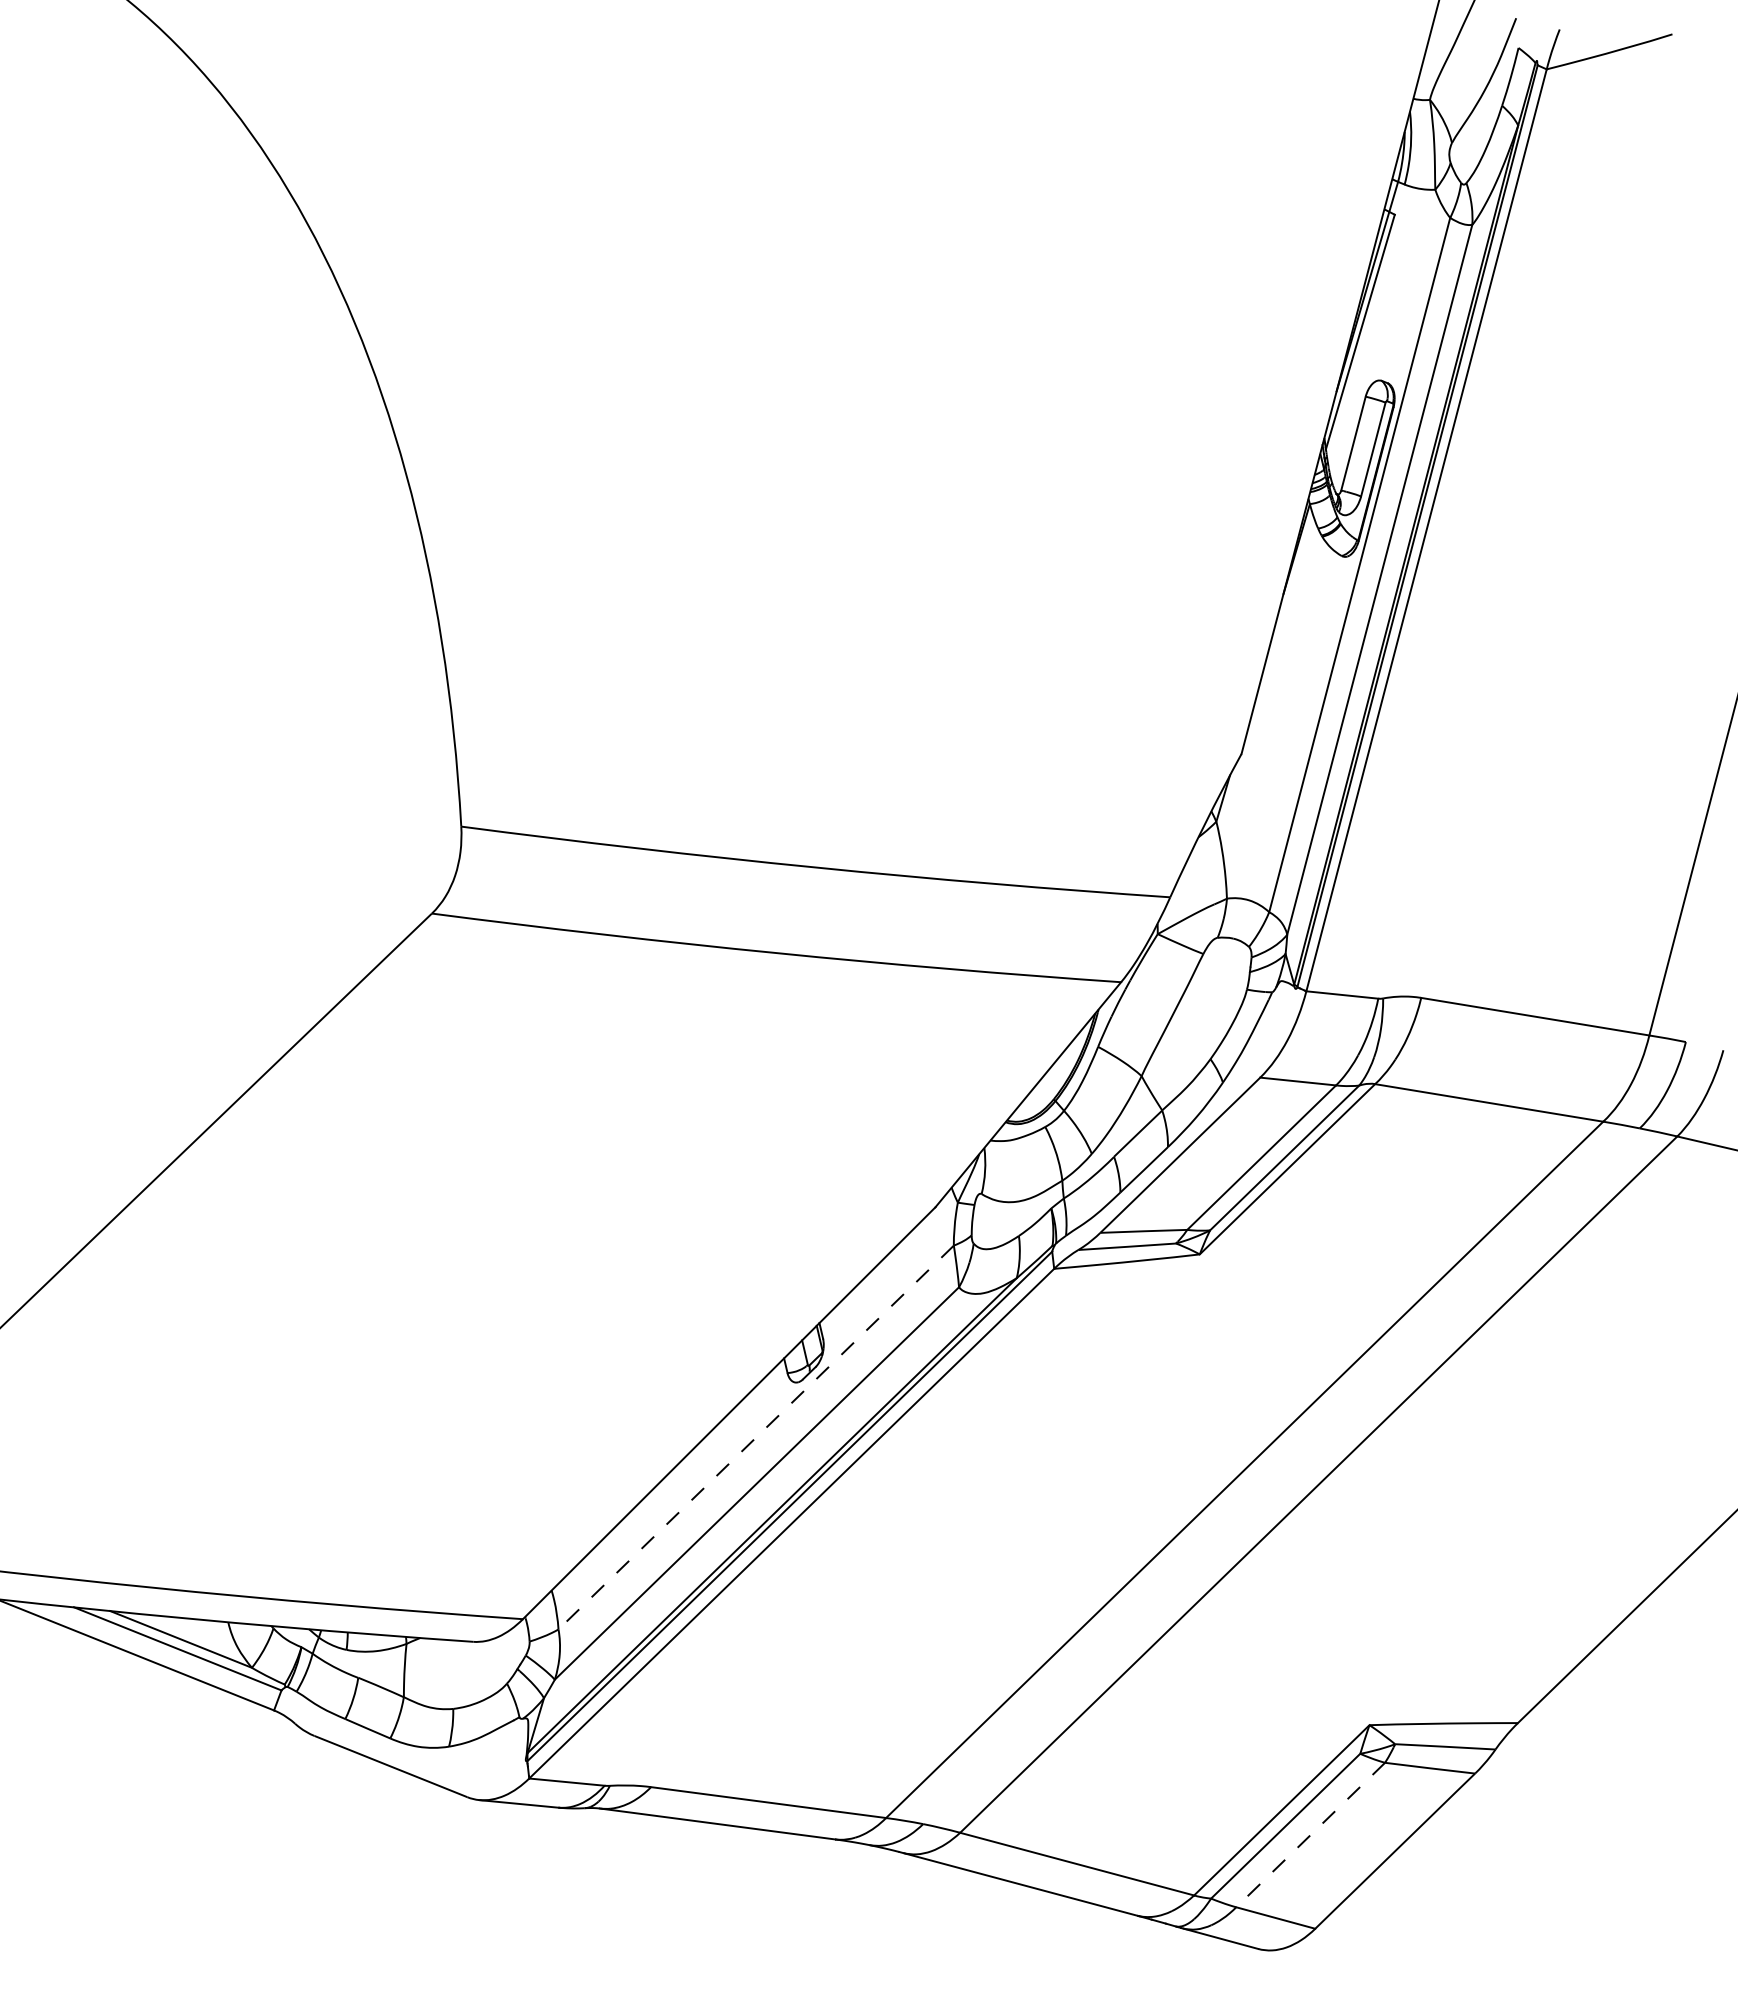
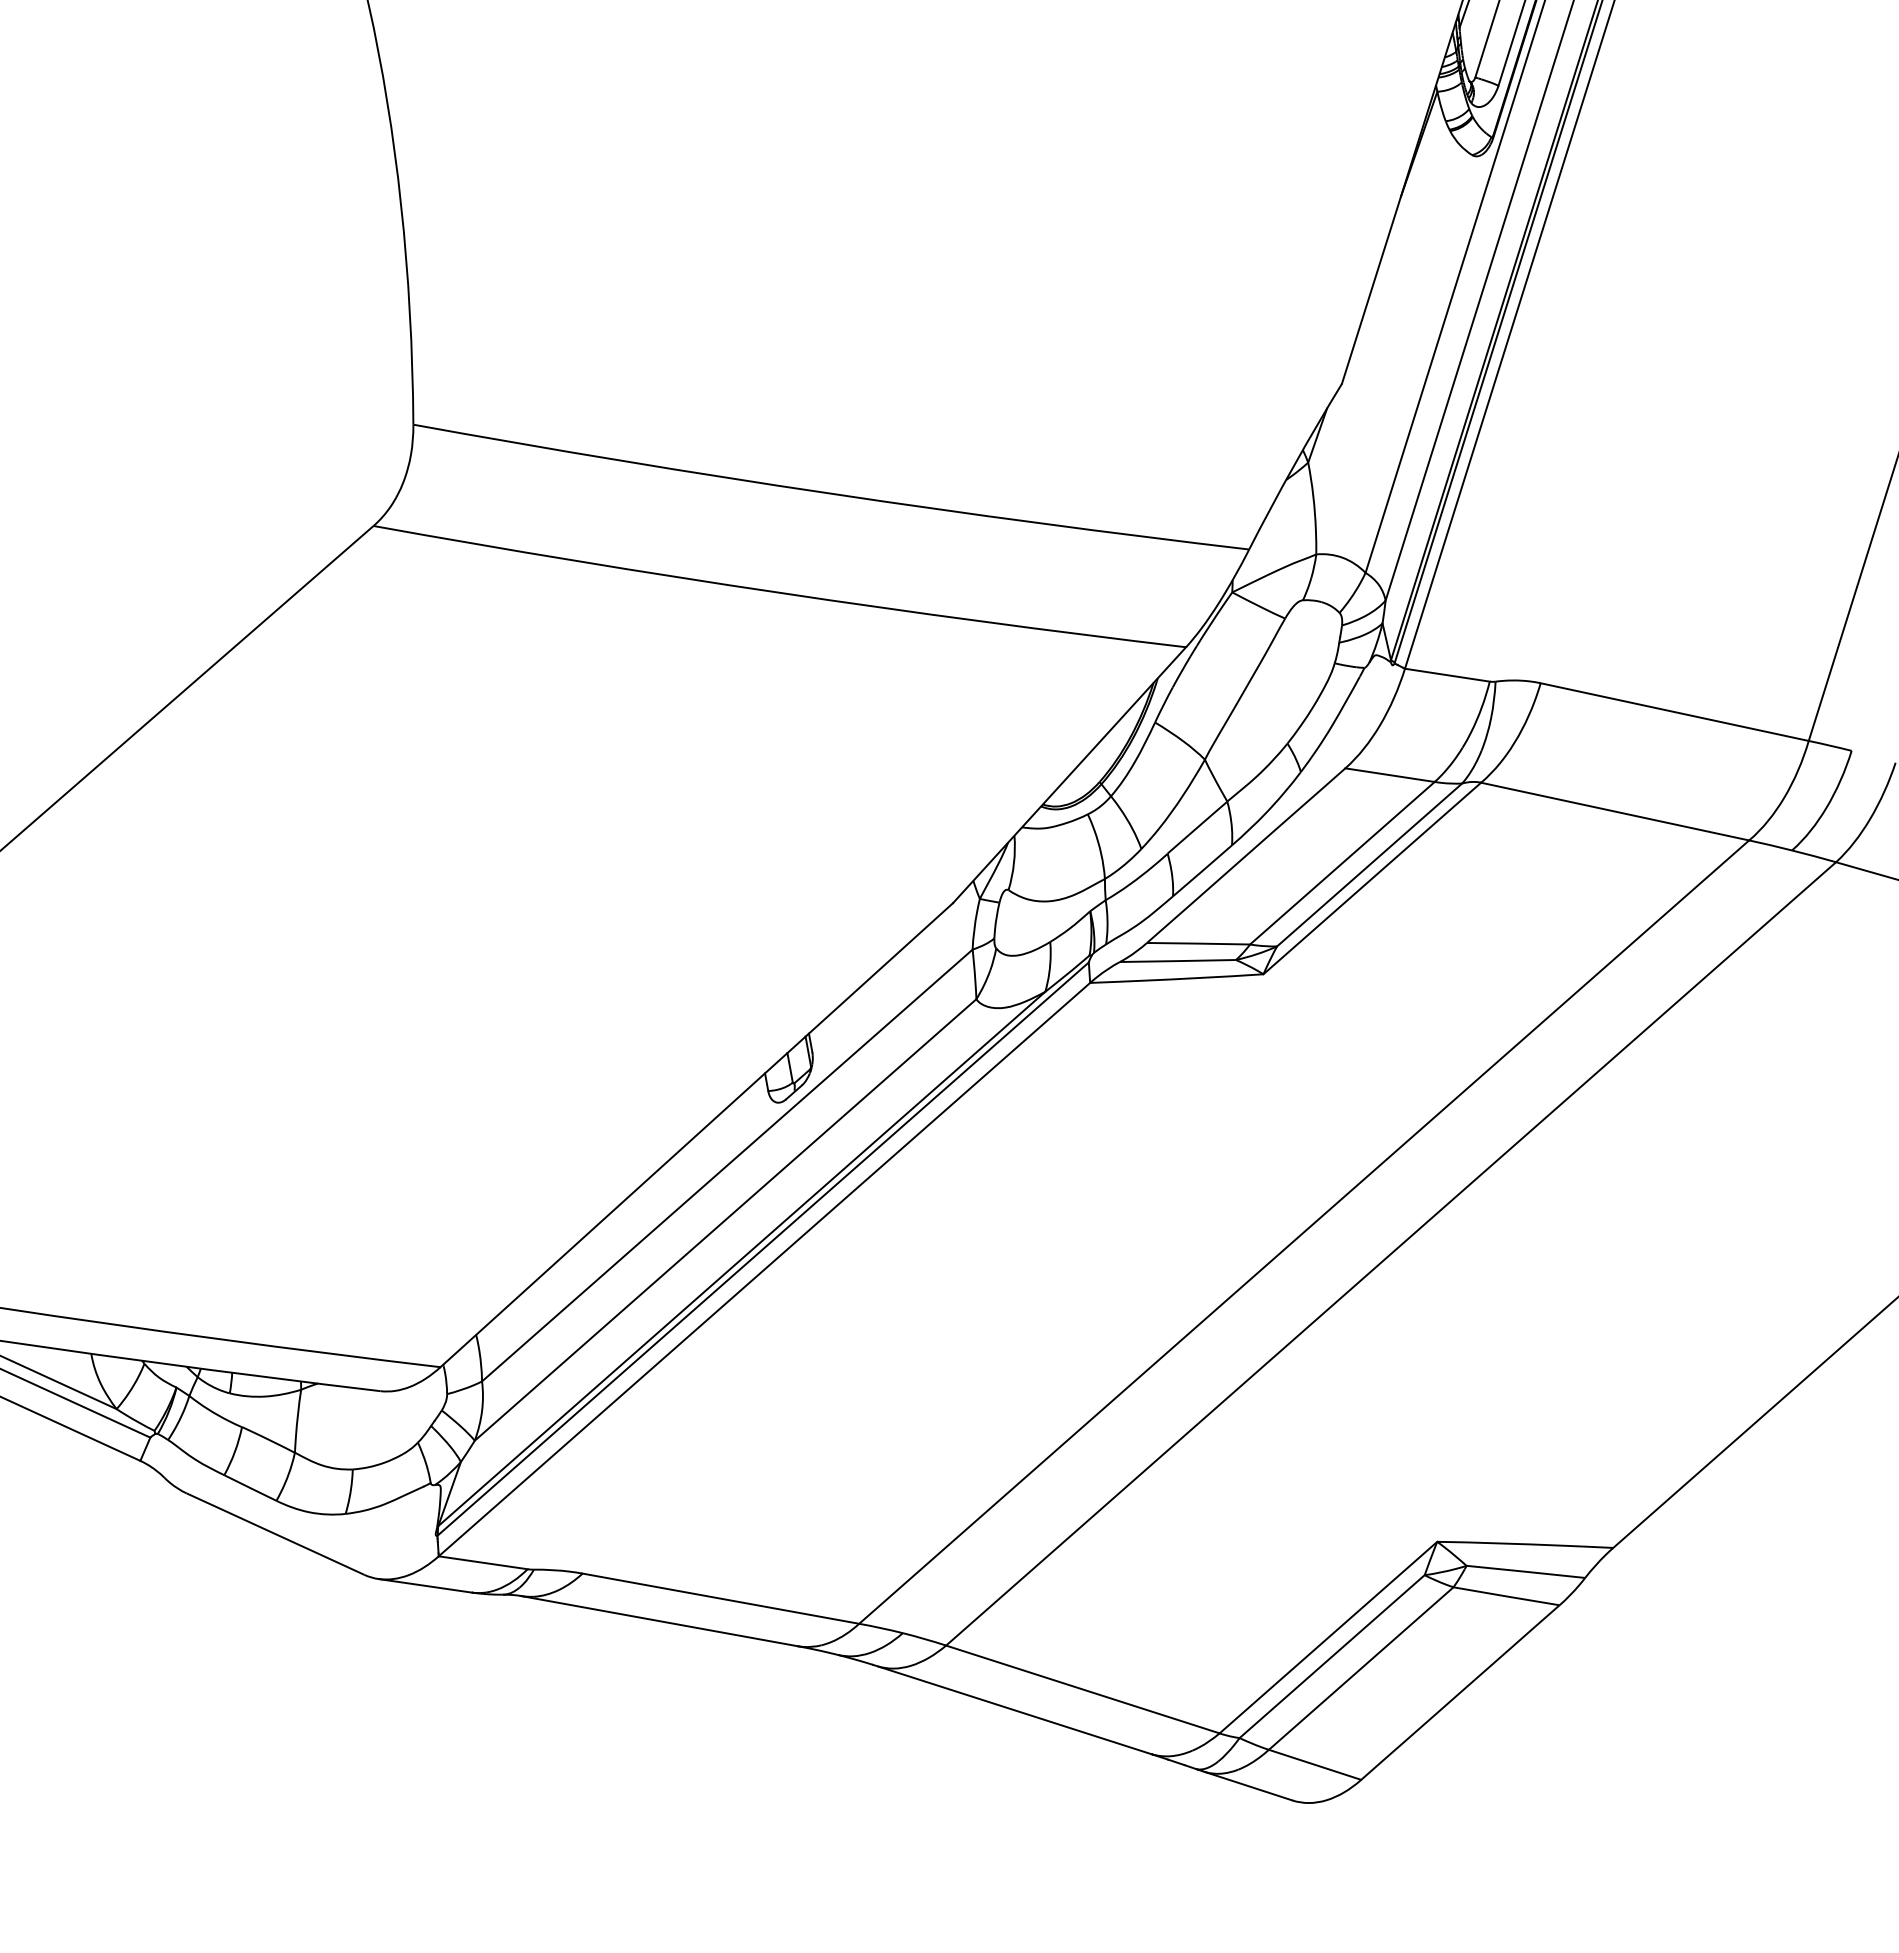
line: (756, 1437) -> (727, 1165), dashed -> solid
line: (1310, 1835) -> (1360, 1669), dashed -> solid

